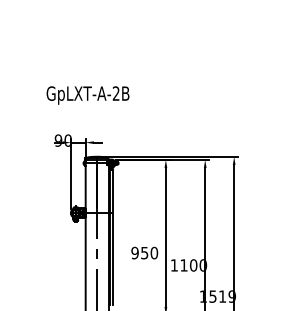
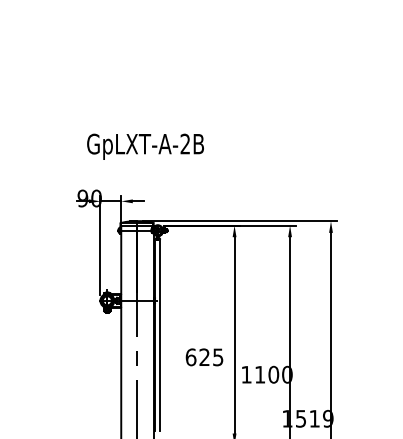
text: (87, 95) -> (145, 146), moved
text: (144, 253) -> (204, 357), 950 -> 625

